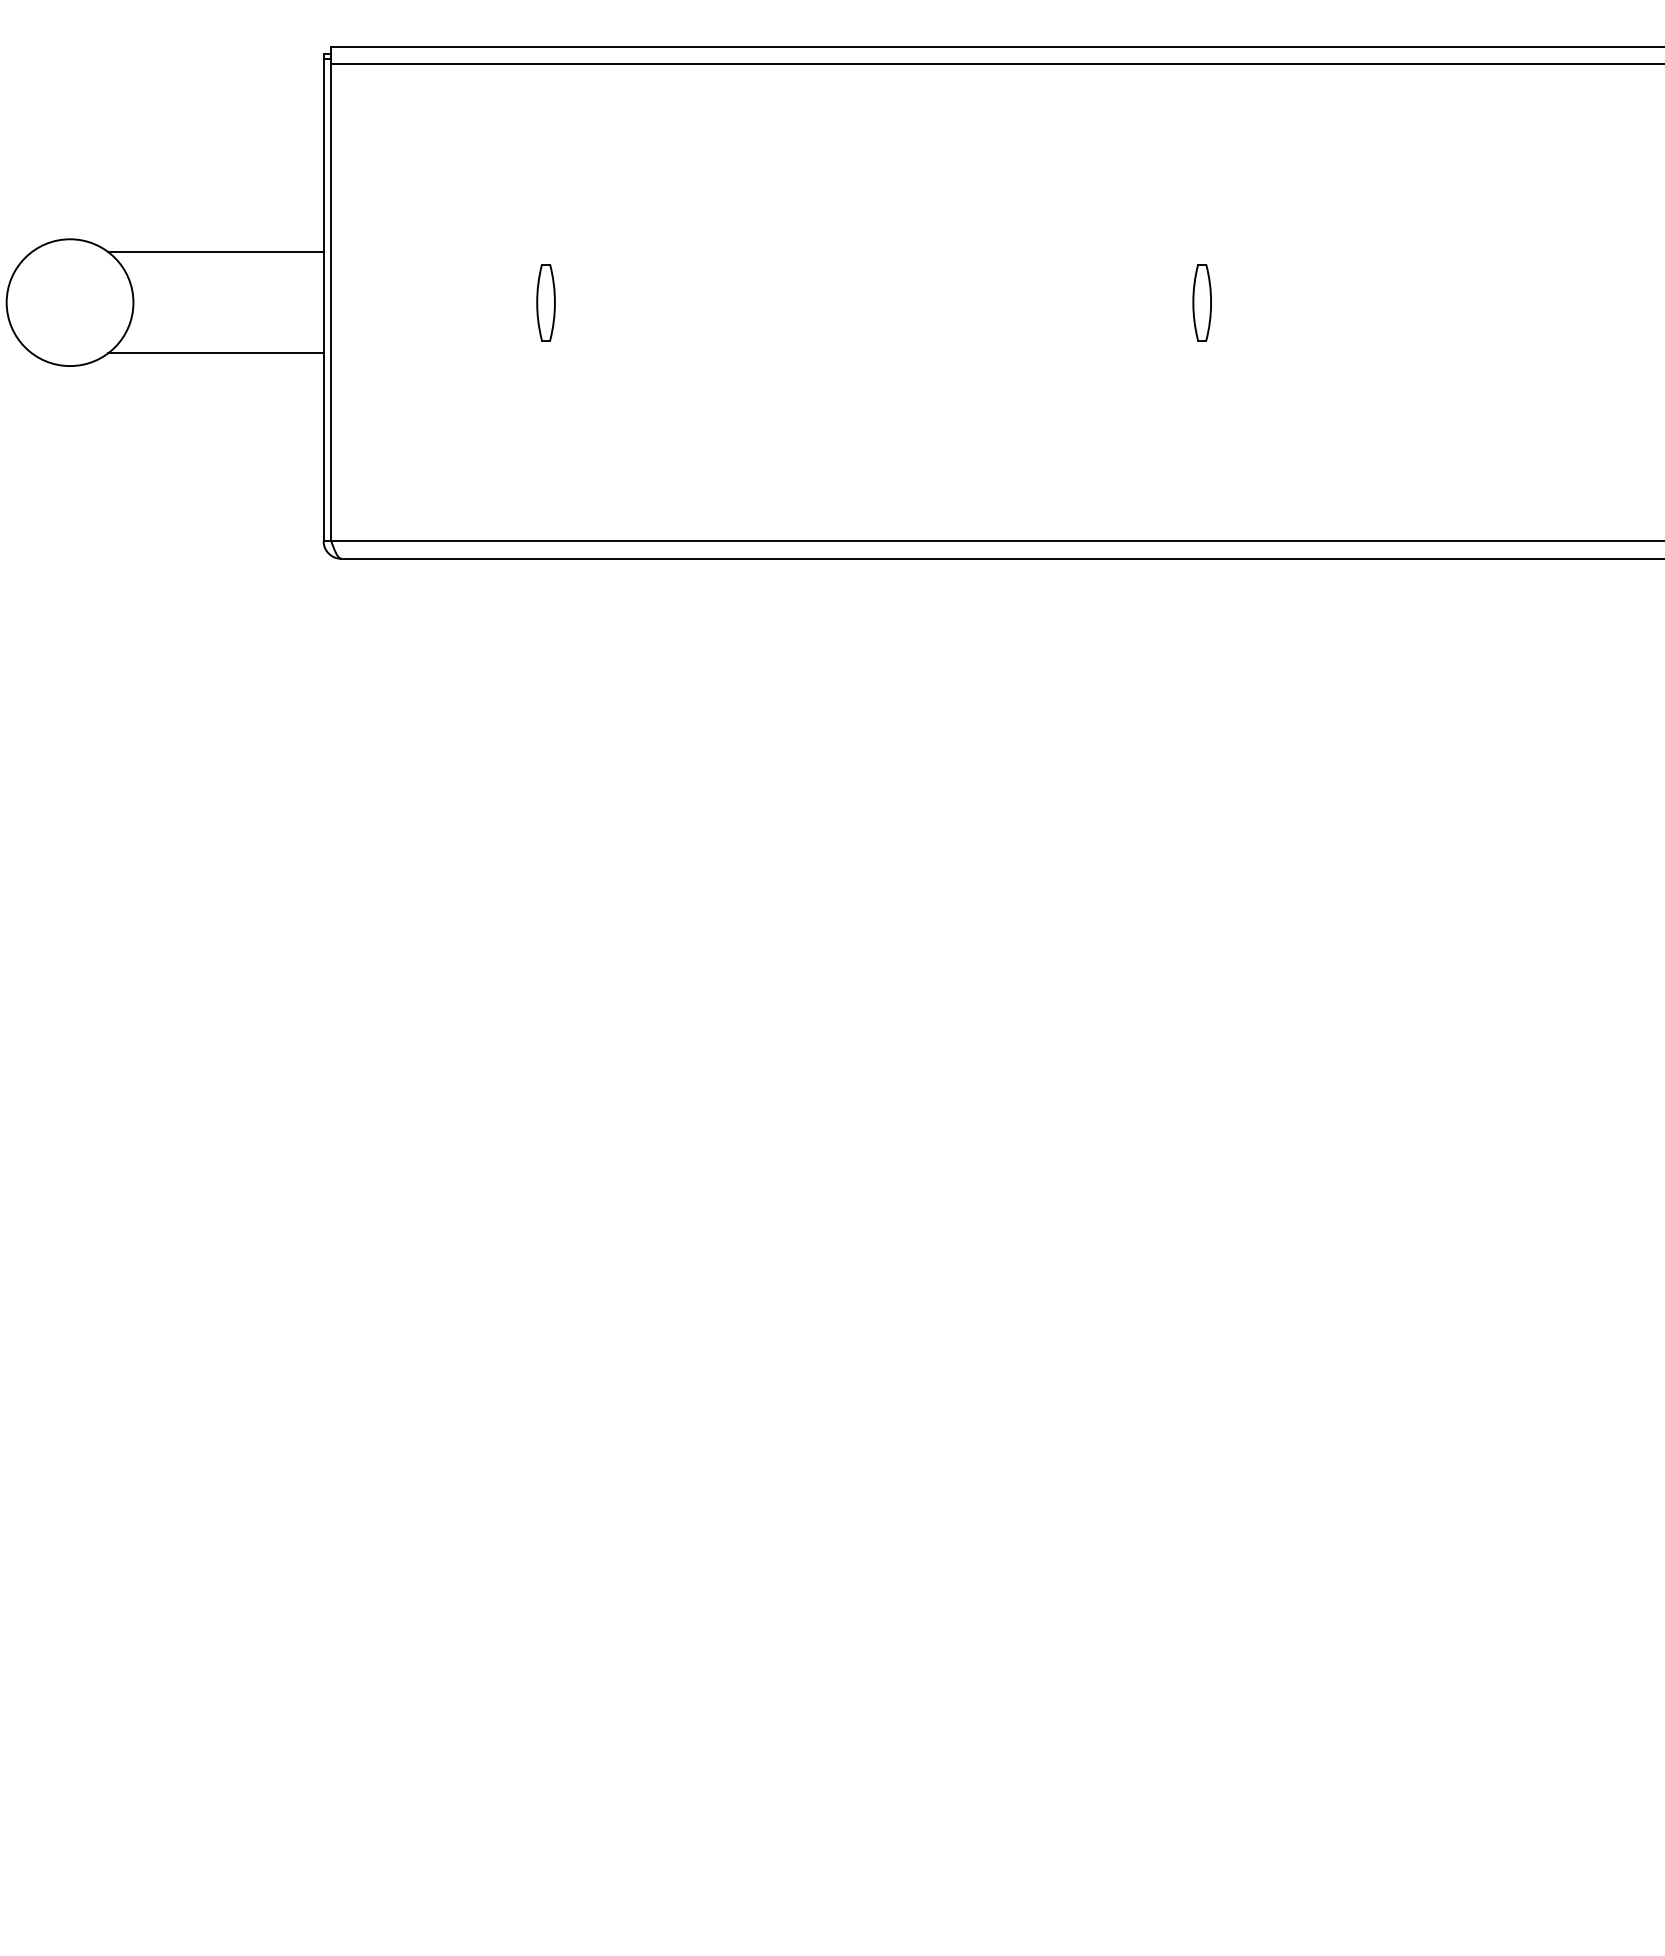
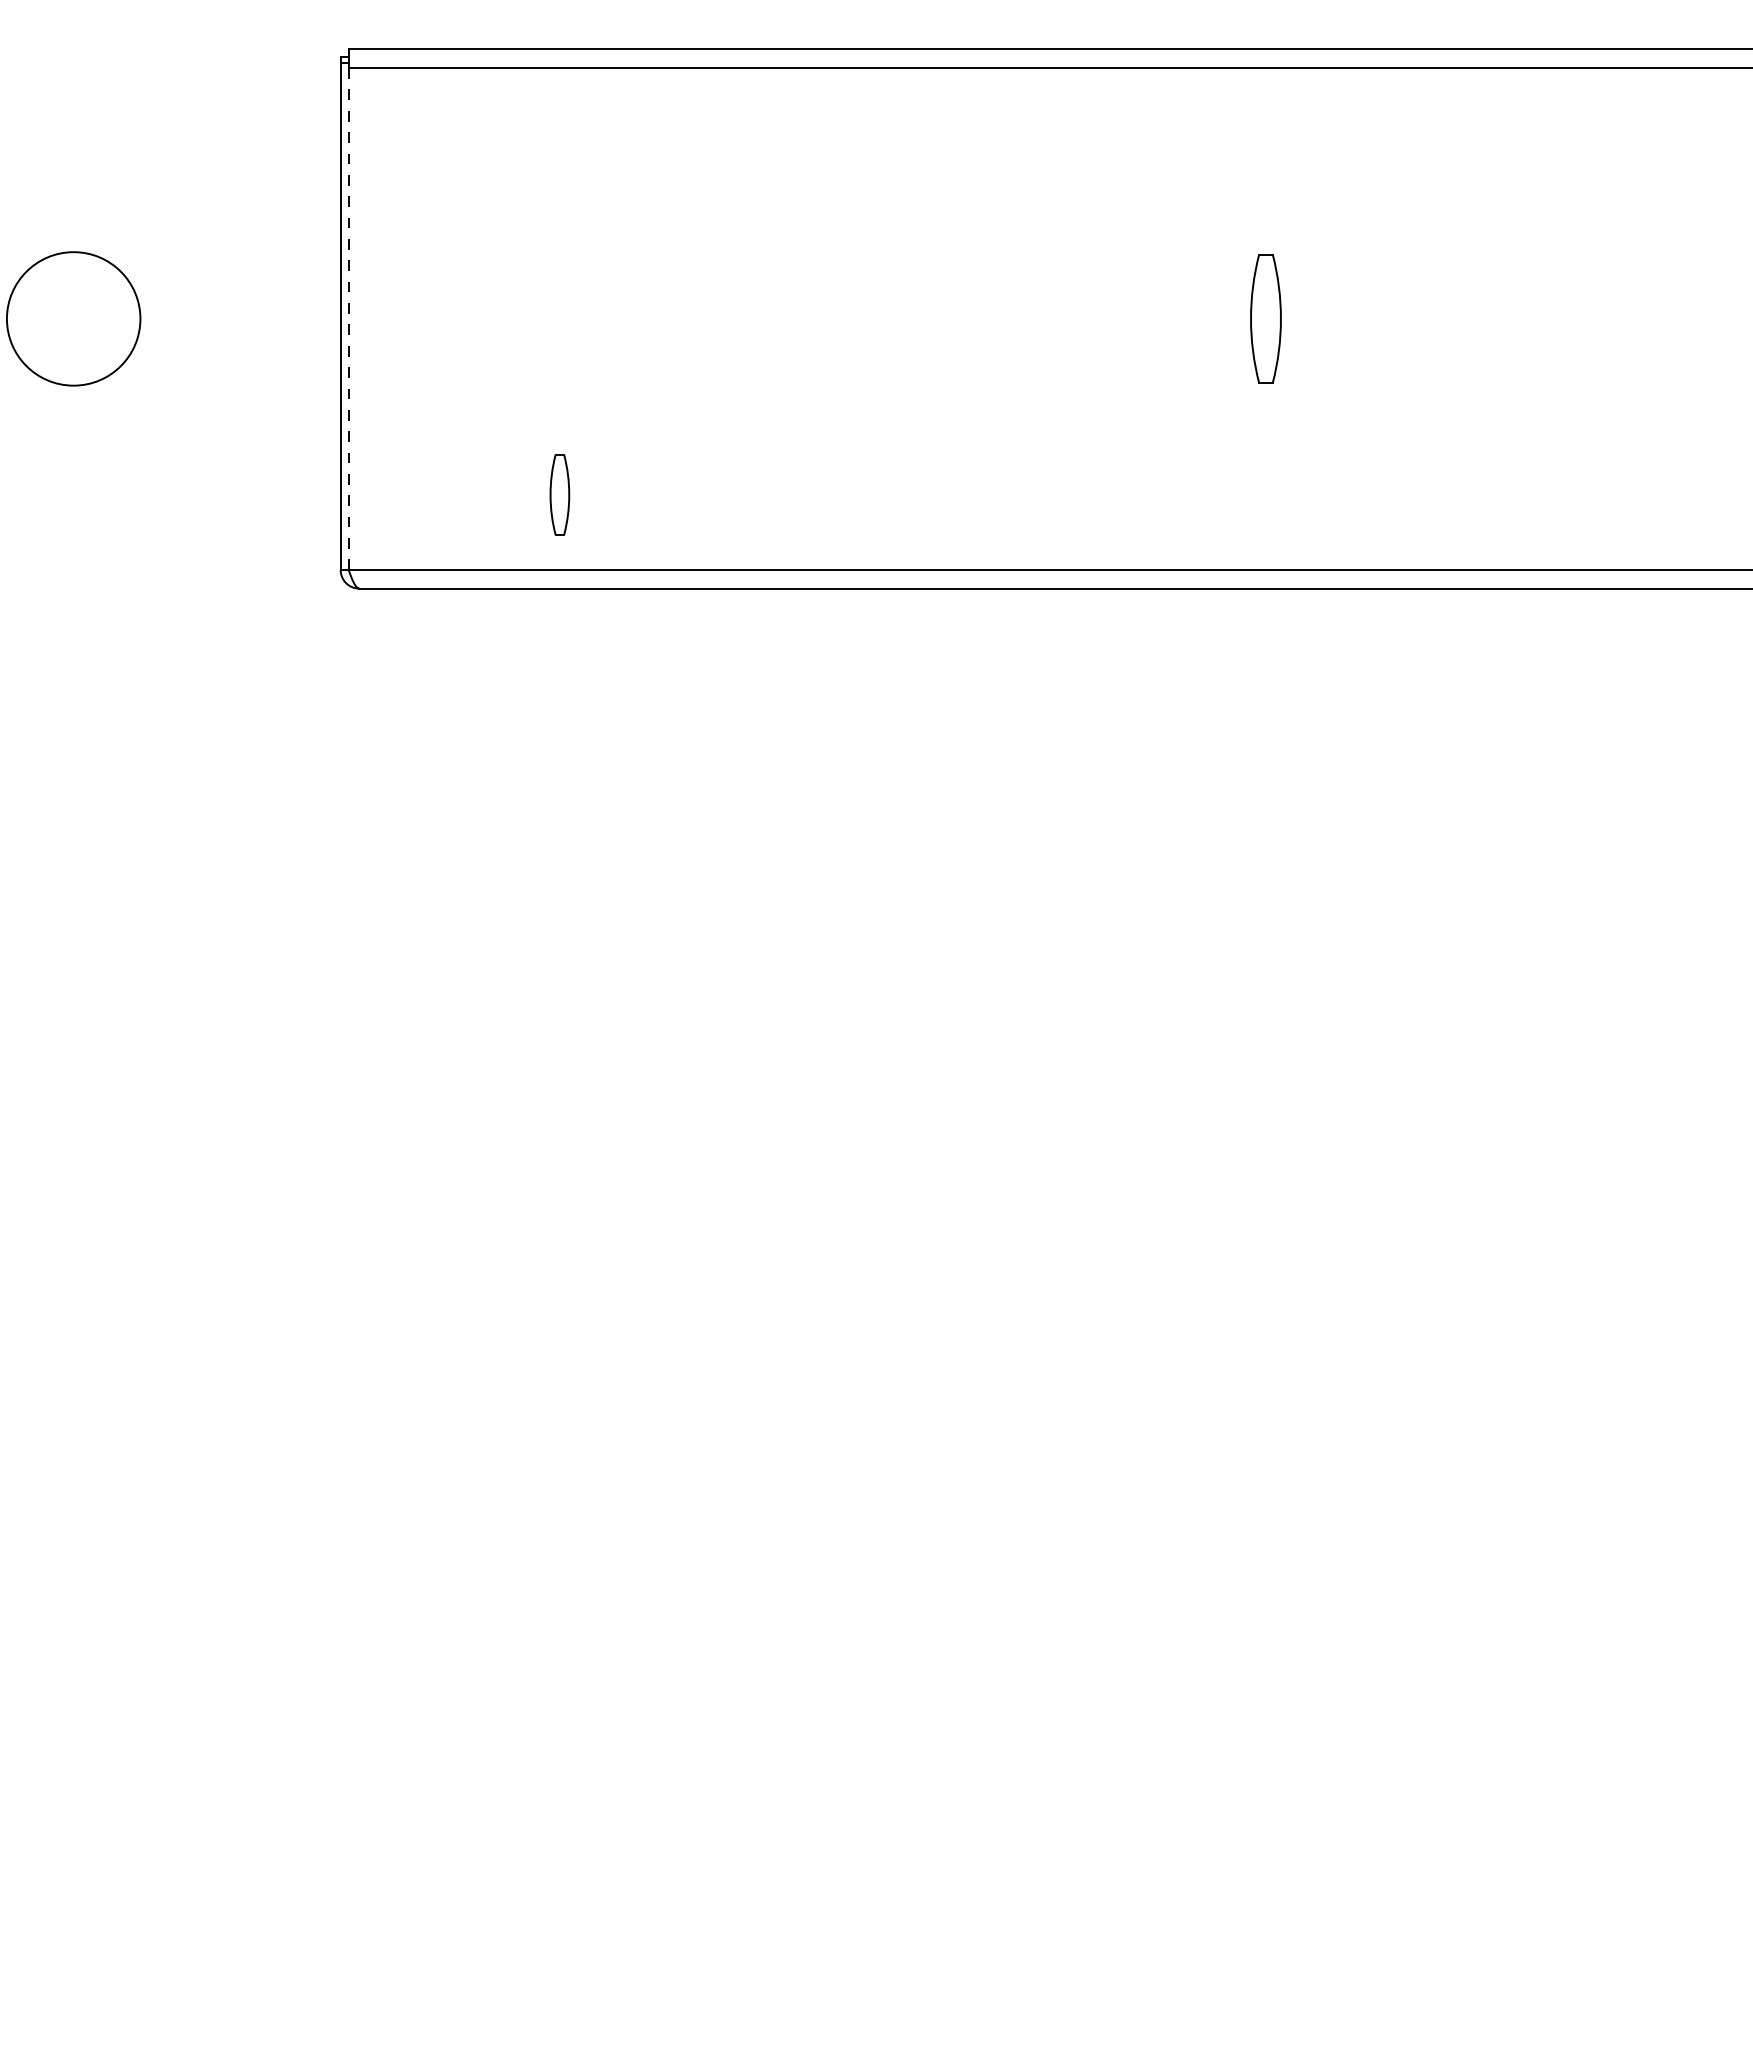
line: (215, 251) -> (226, 265), removed
line: (331, 302) -> (348, 318), solid -> dashed
part: (545, 302) -> (559, 494), moved
part: (1201, 302) -> (1265, 318), size x1.6
line: (215, 353) -> (226, 372), removed

